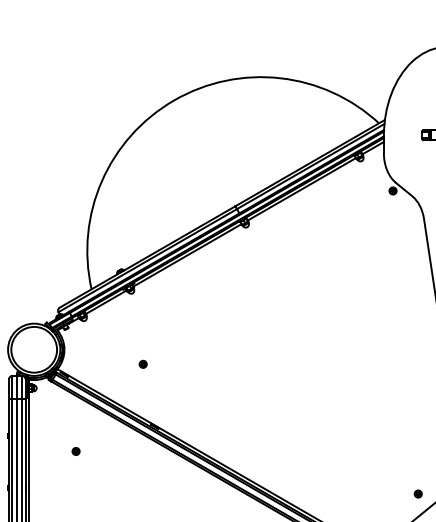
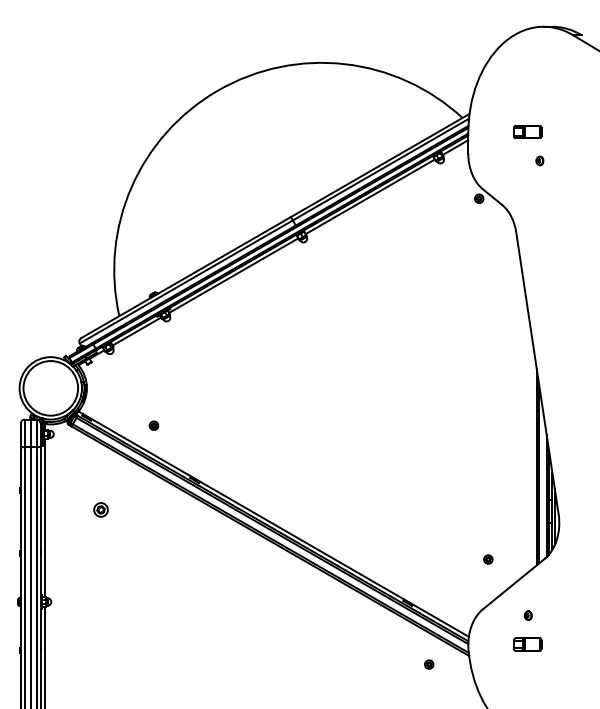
part: (142, 364) -> (153, 425), moved
part: (75, 451) -> (100, 509), size x1.6
part: (418, 493) -> (488, 559), moved

